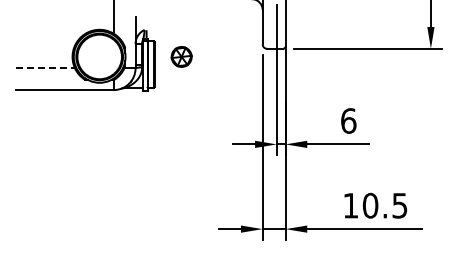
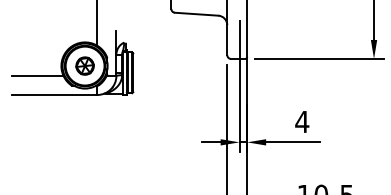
part: (181, 56) -> (84, 65), moved
line: (46, 68) -> (38, 76), dashed -> solid
text: (348, 120) -> (302, 121), 6 -> 4

